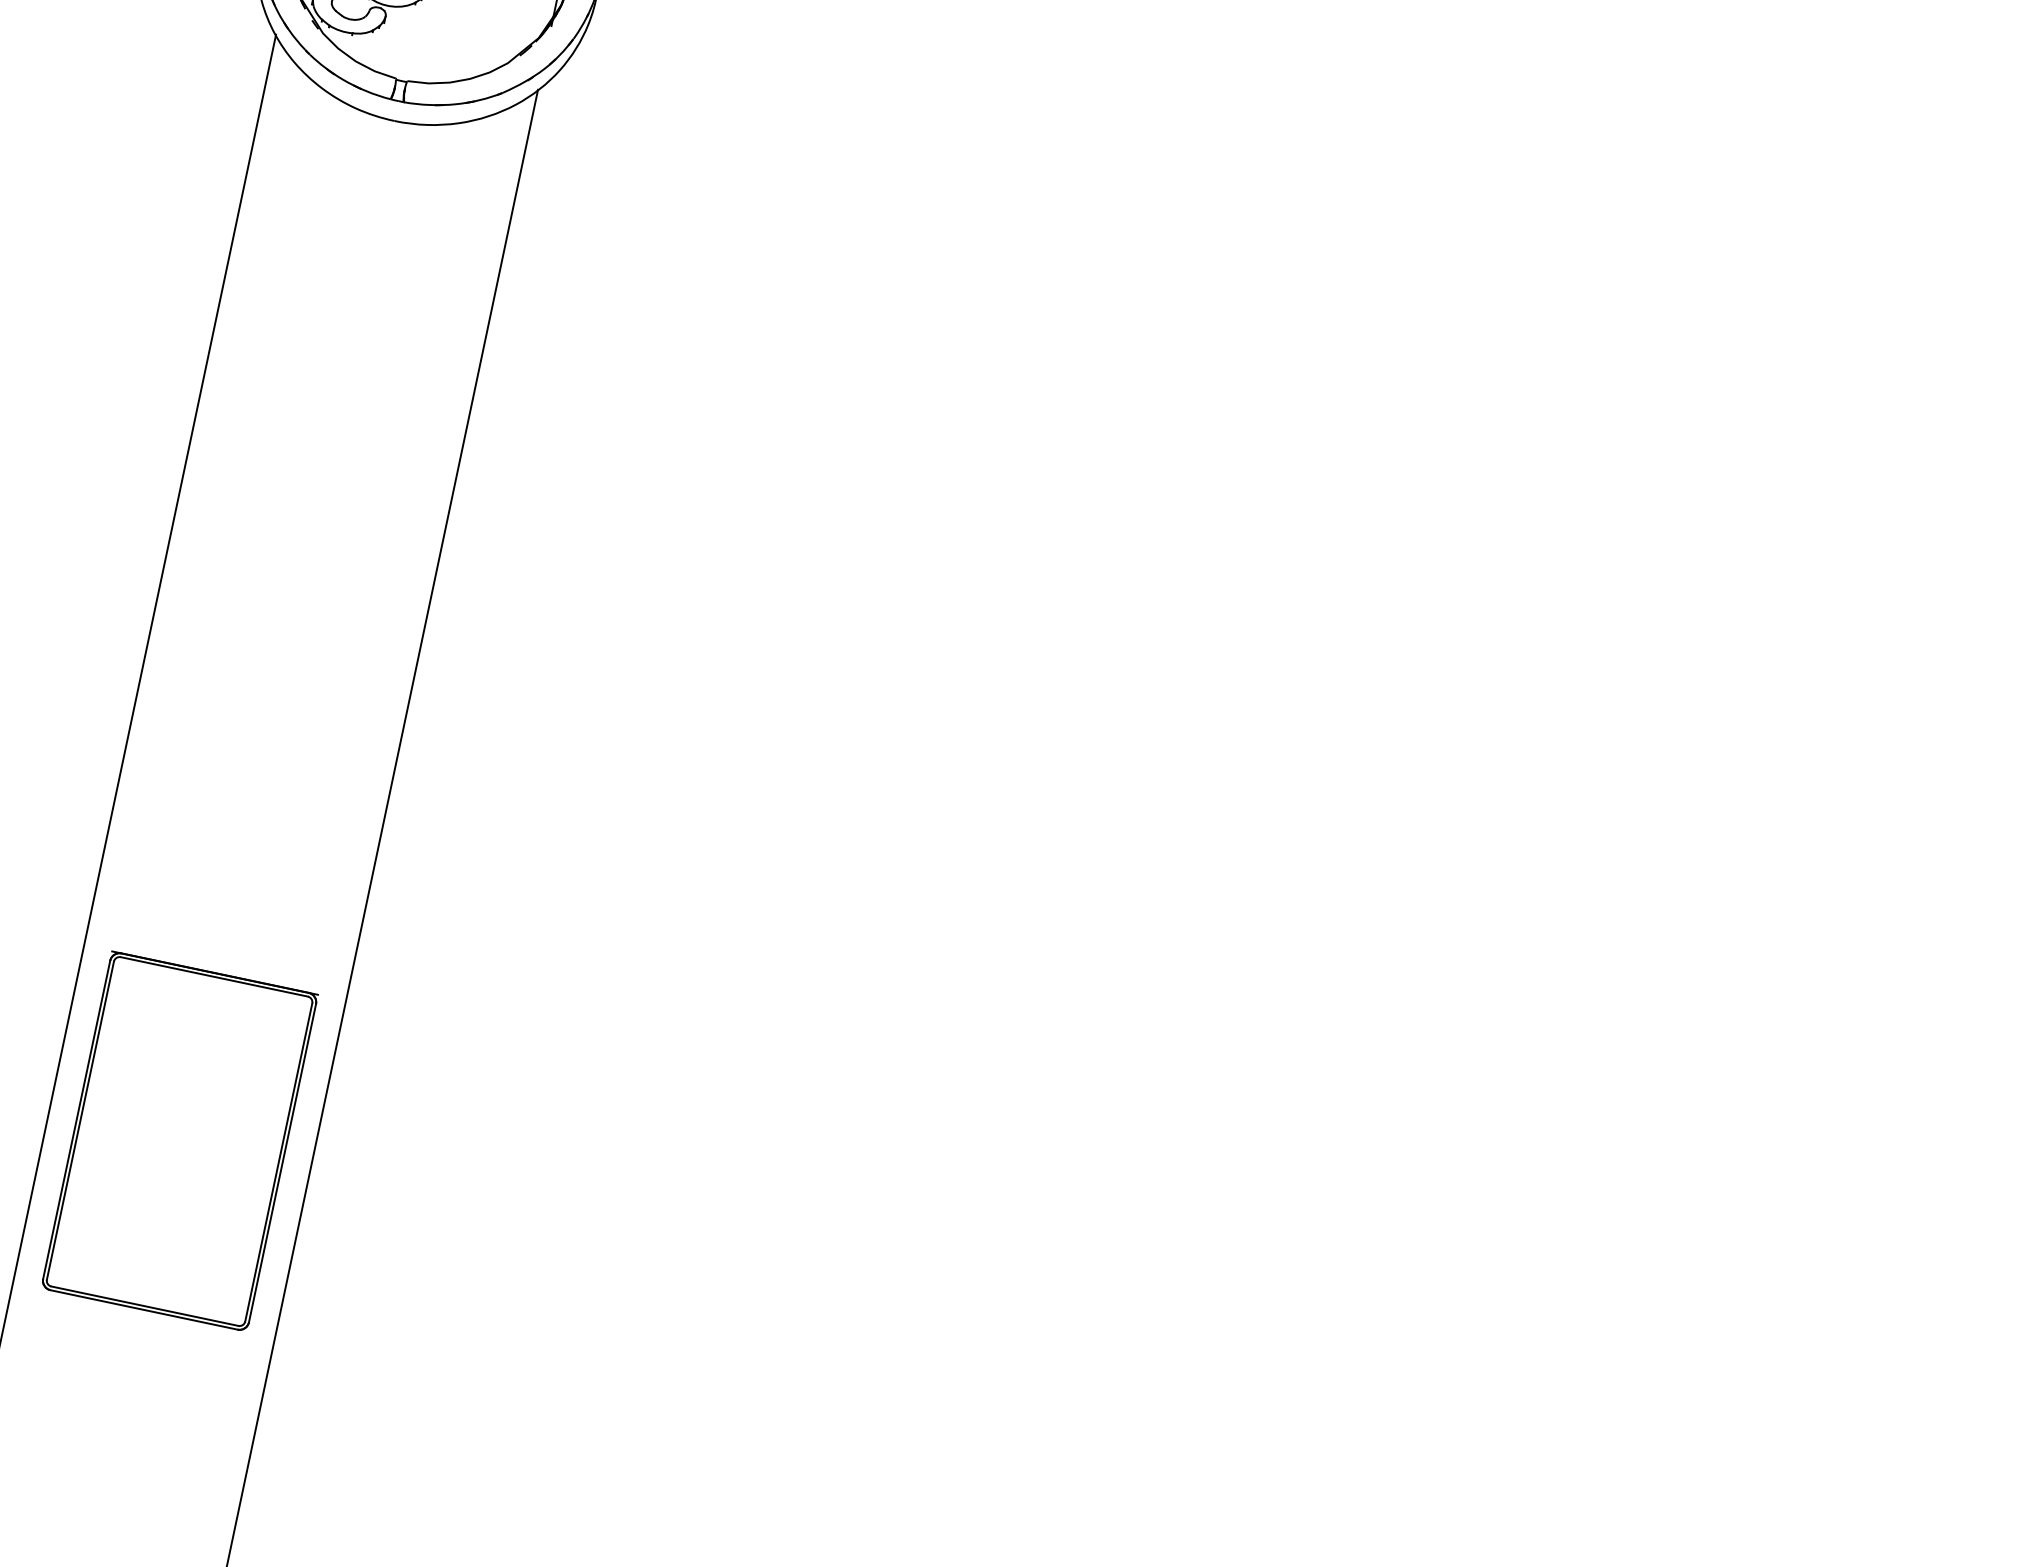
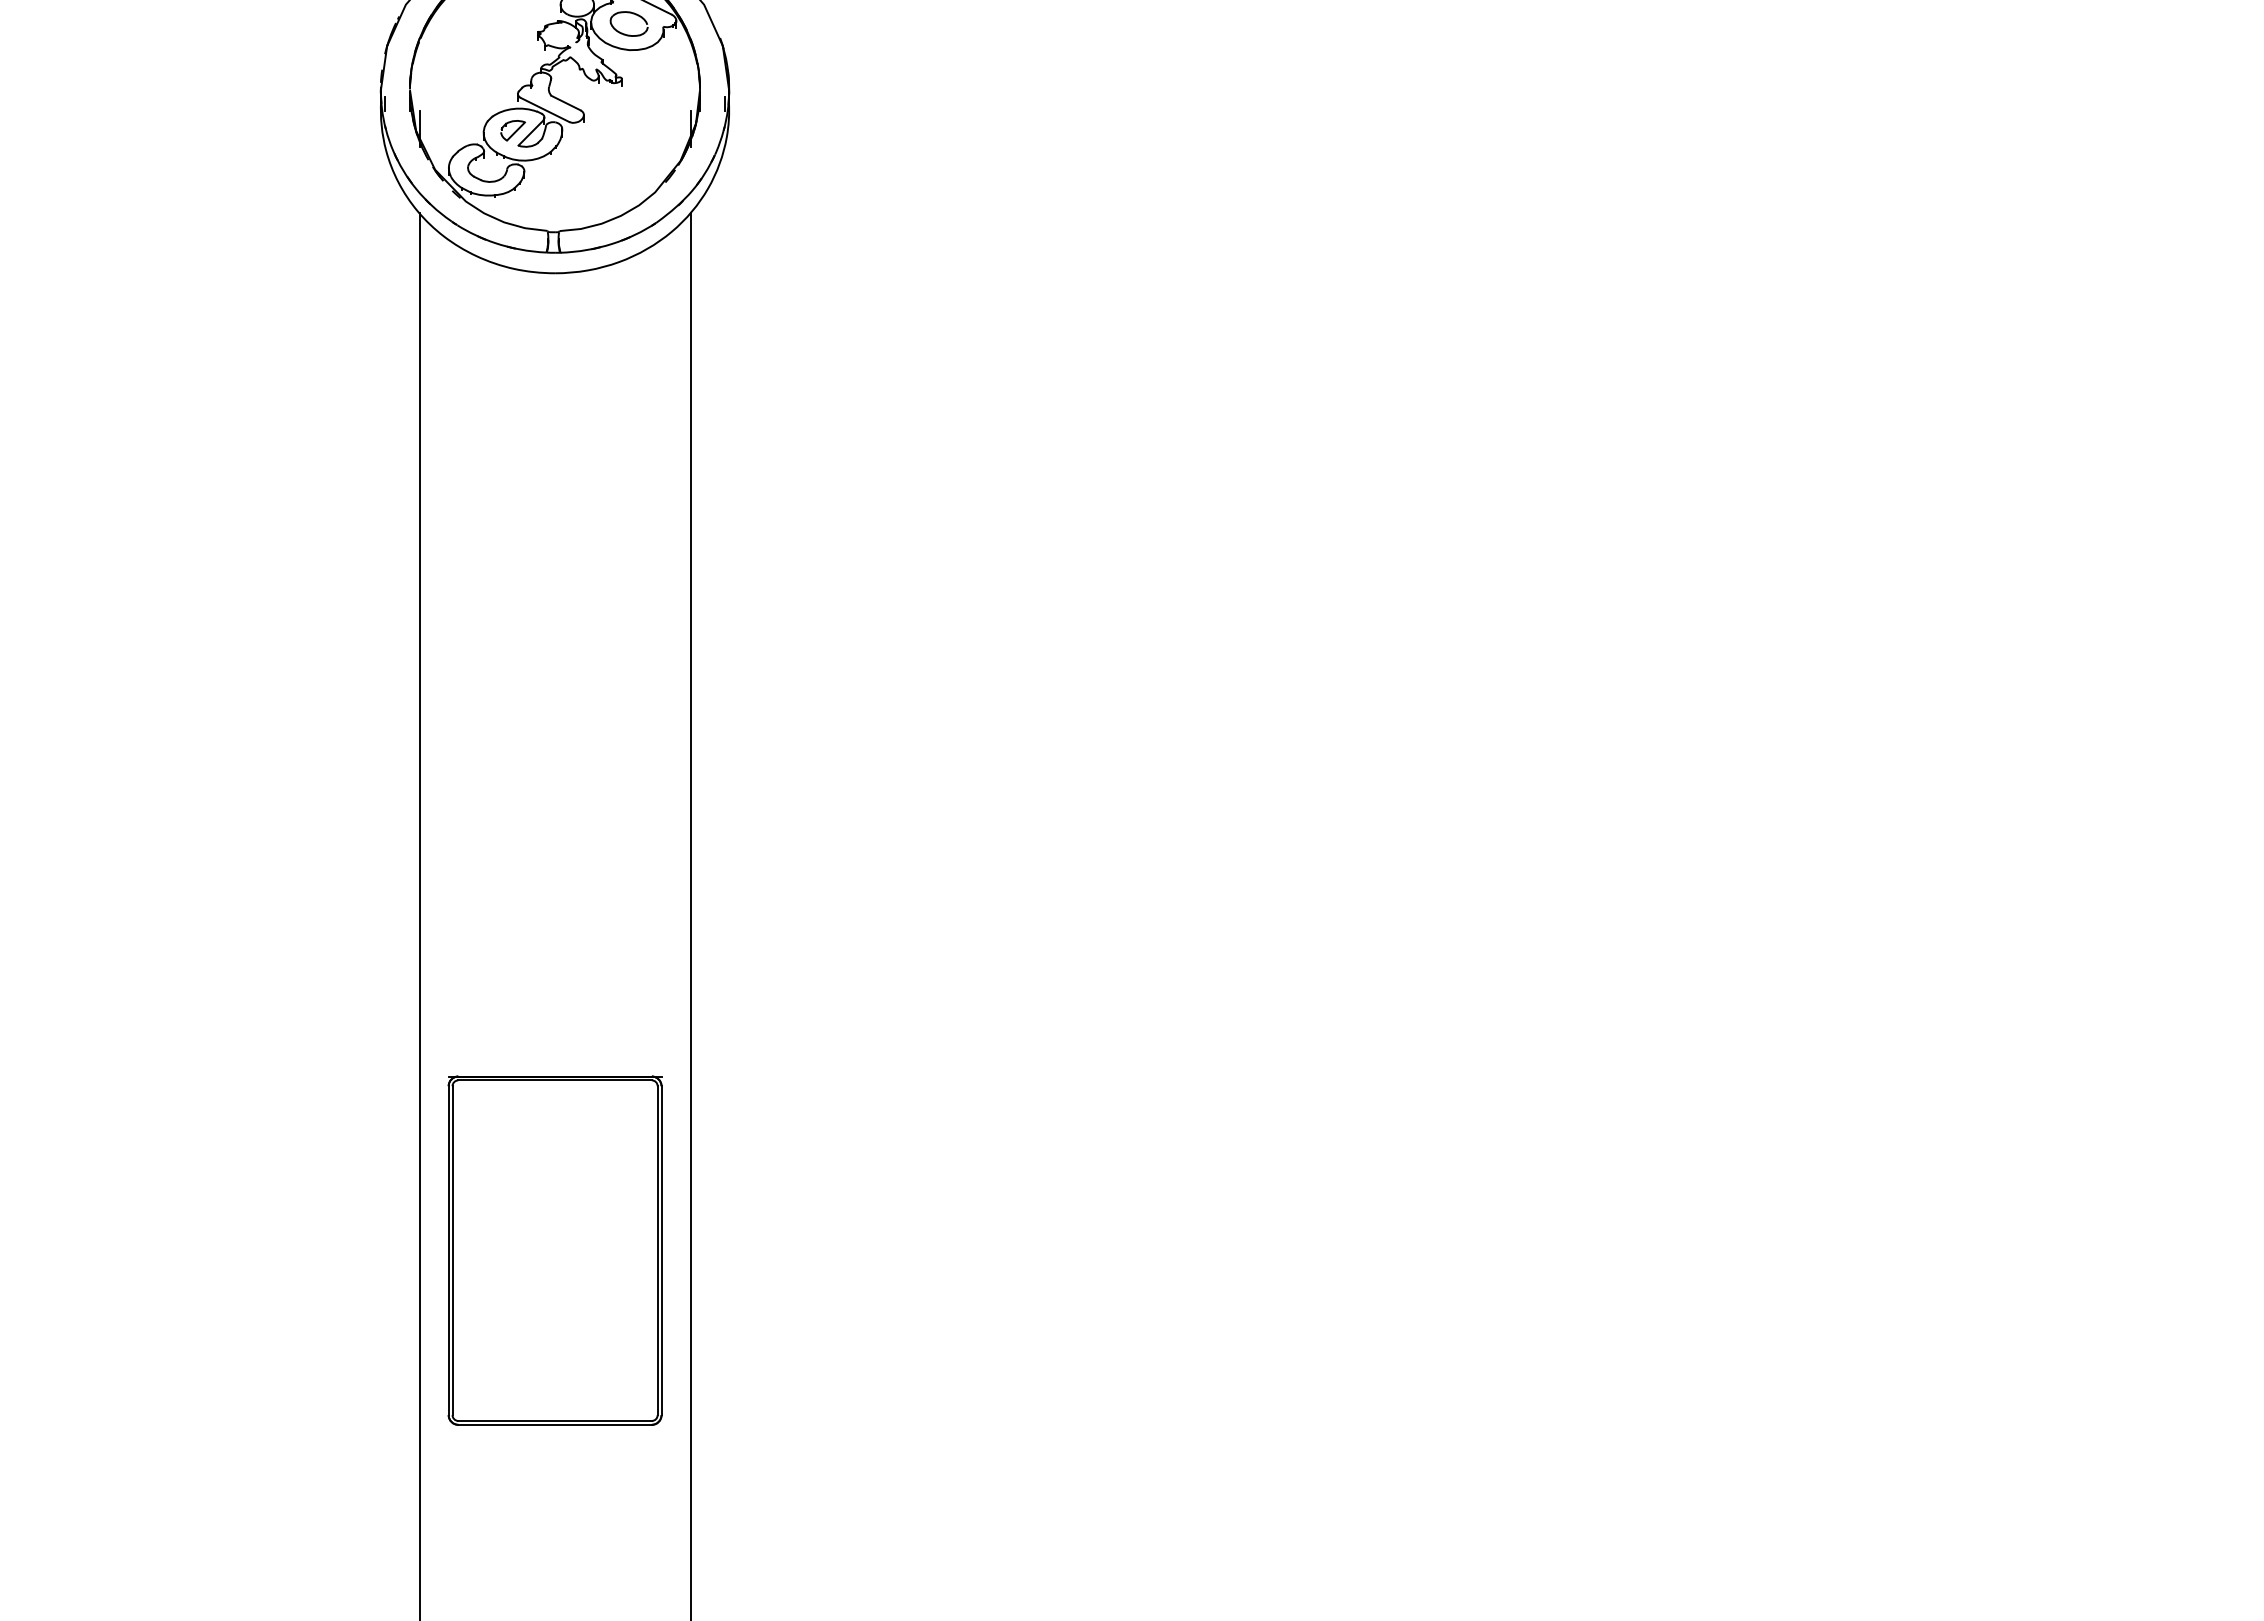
part: (179, 1141) -> (554, 1250), moved

